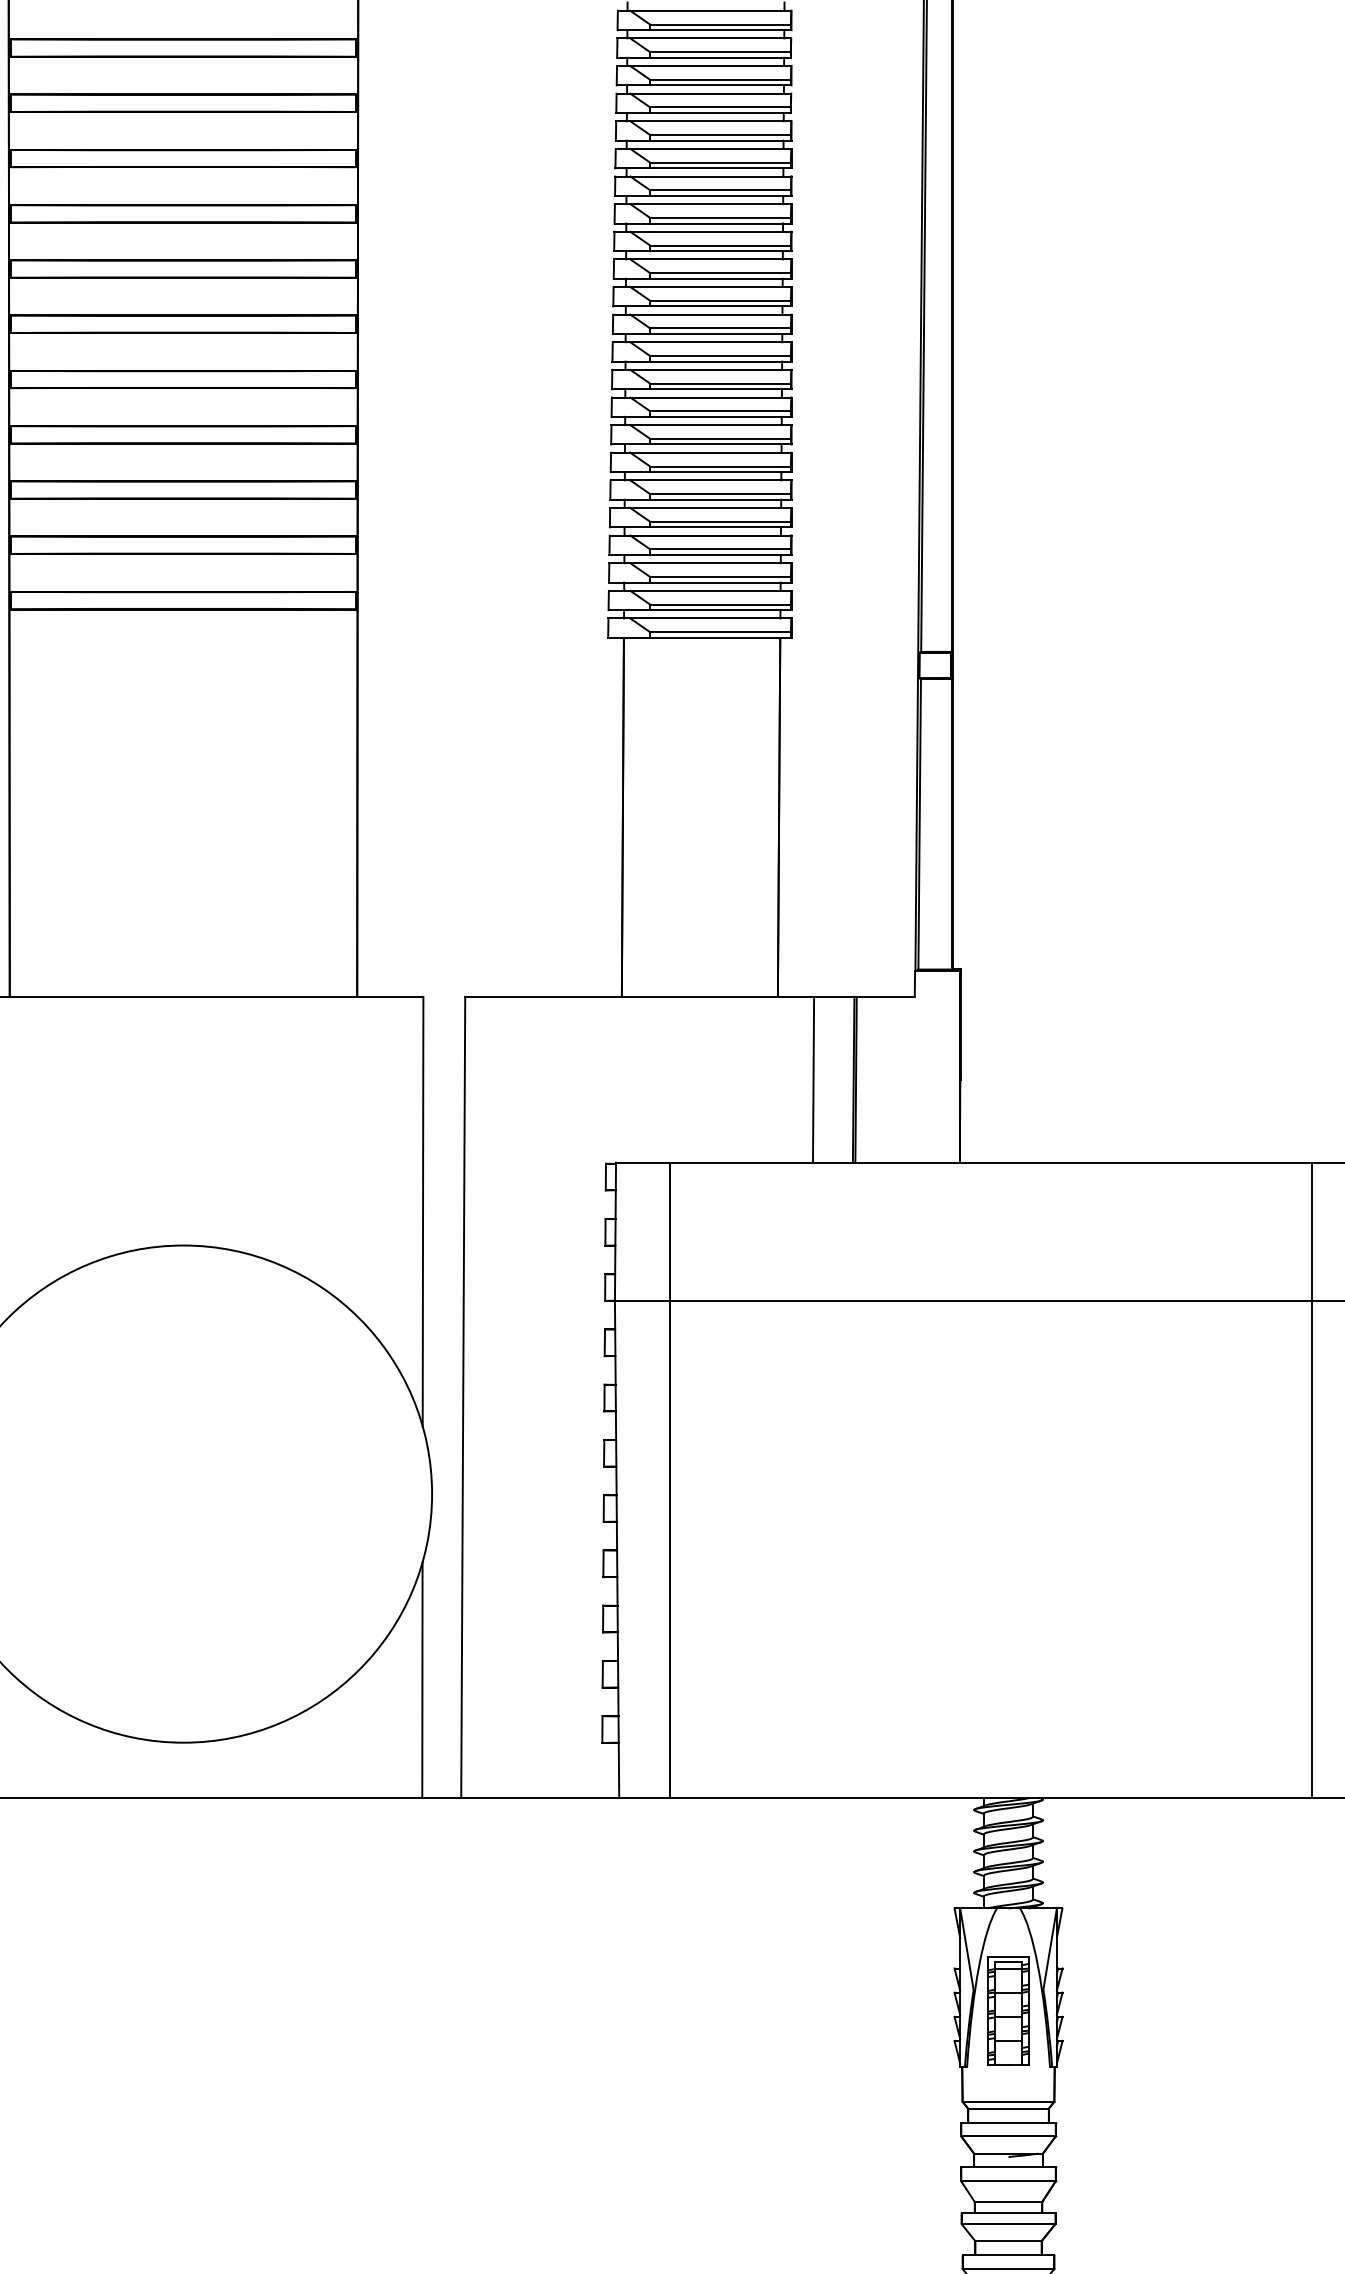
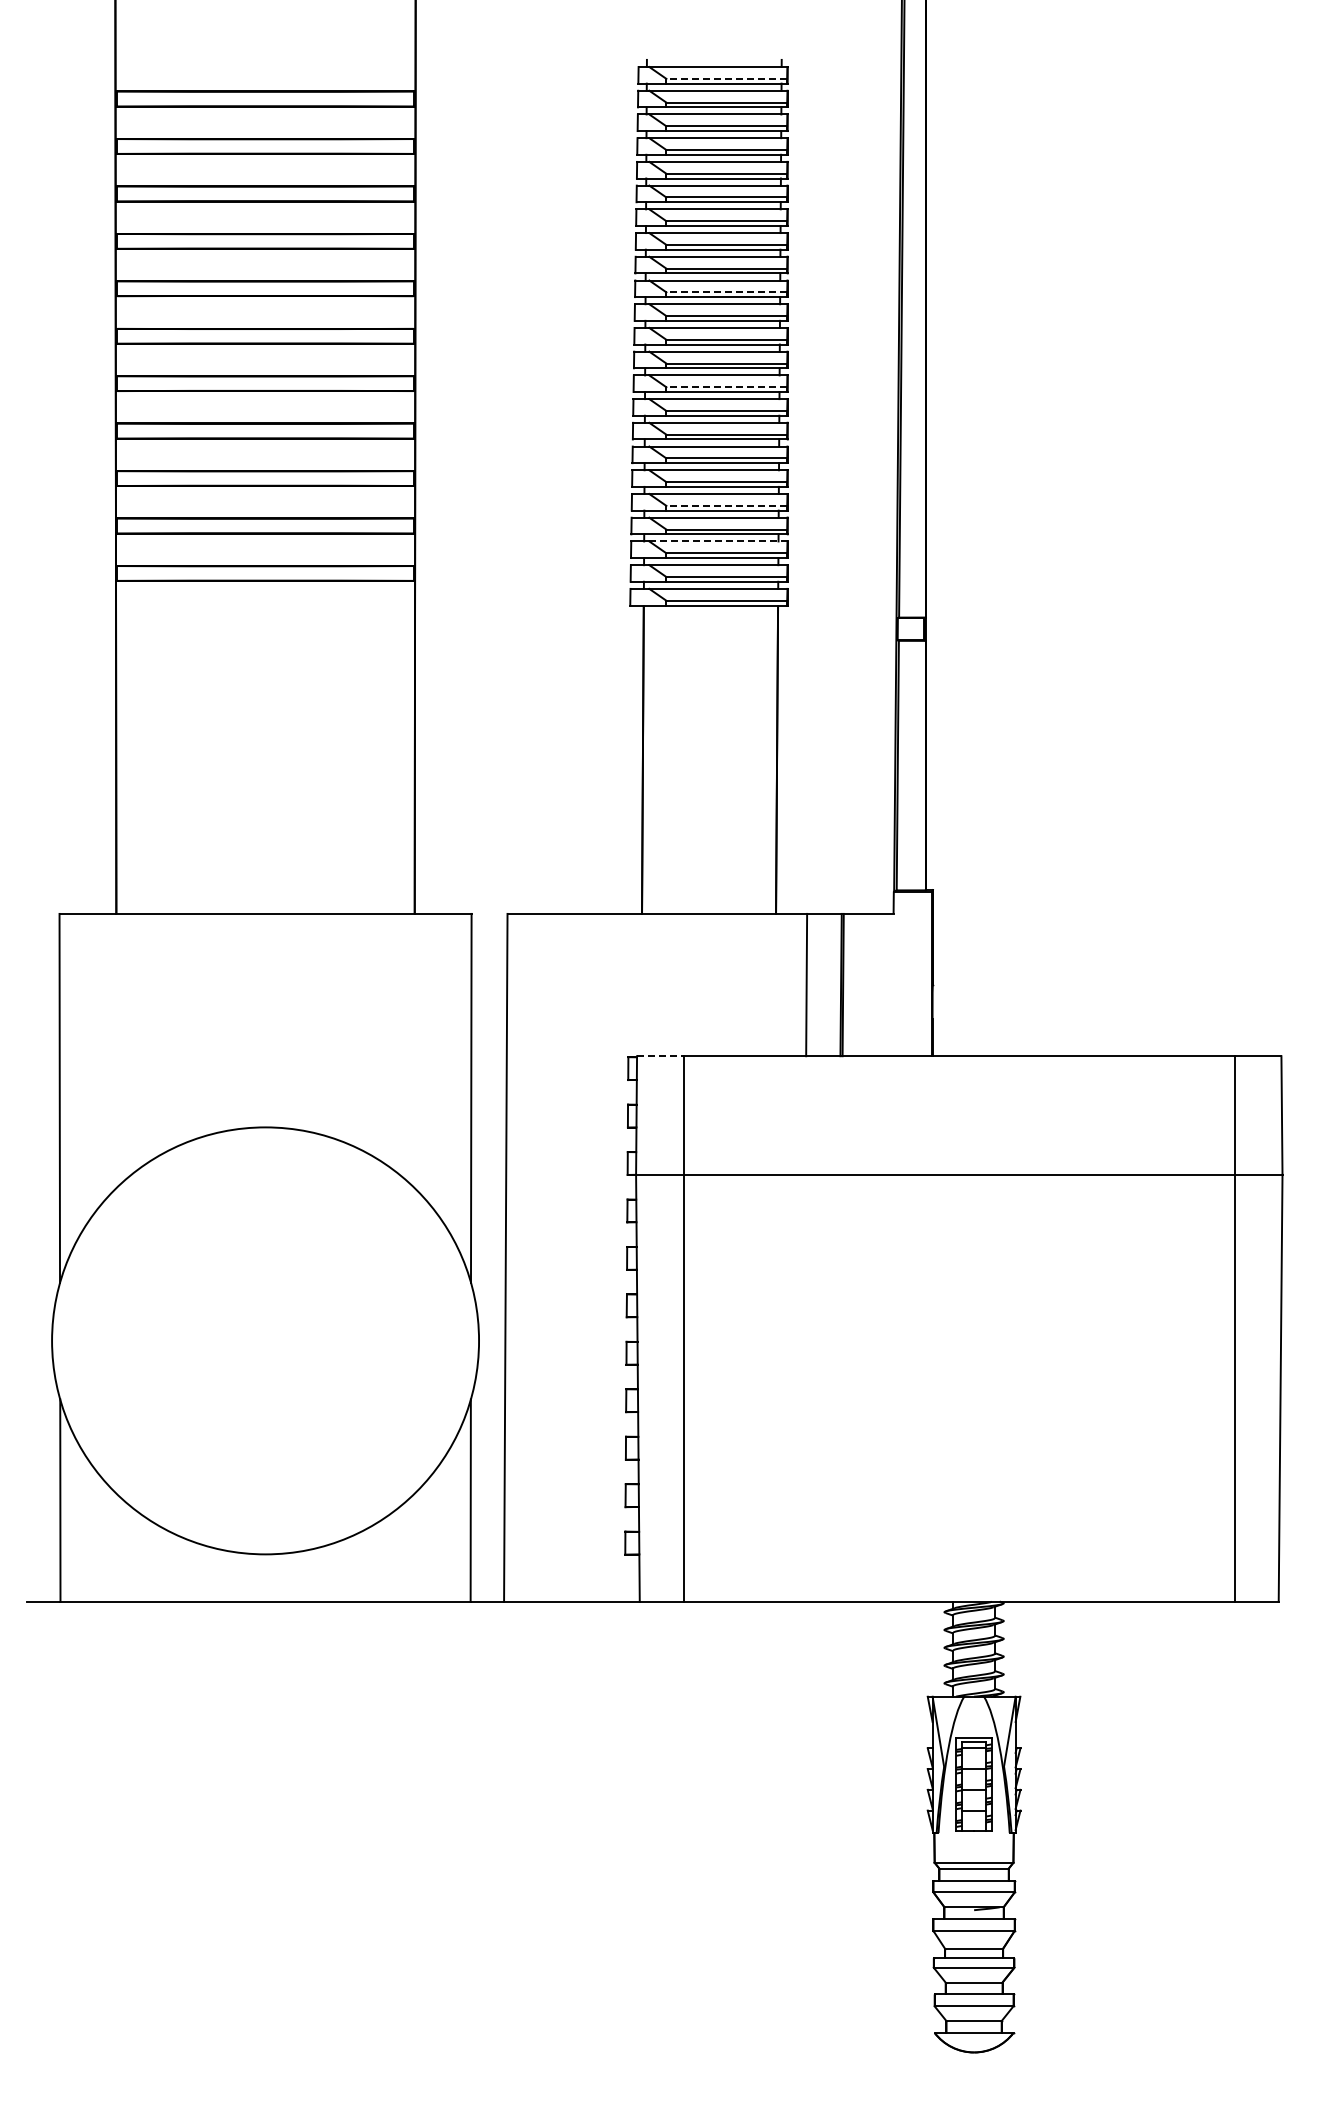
line: (720, 24) -> (726, 78), solid -> dashed
line: (720, 273) -> (726, 292), solid -> dashed
line: (720, 383) -> (726, 387), solid -> dashed
line: (720, 521) -> (726, 505), solid -> dashed
line: (710, 563) -> (718, 541), solid -> dashed
line: (643, 1162) -> (660, 1056), solid -> dashed

